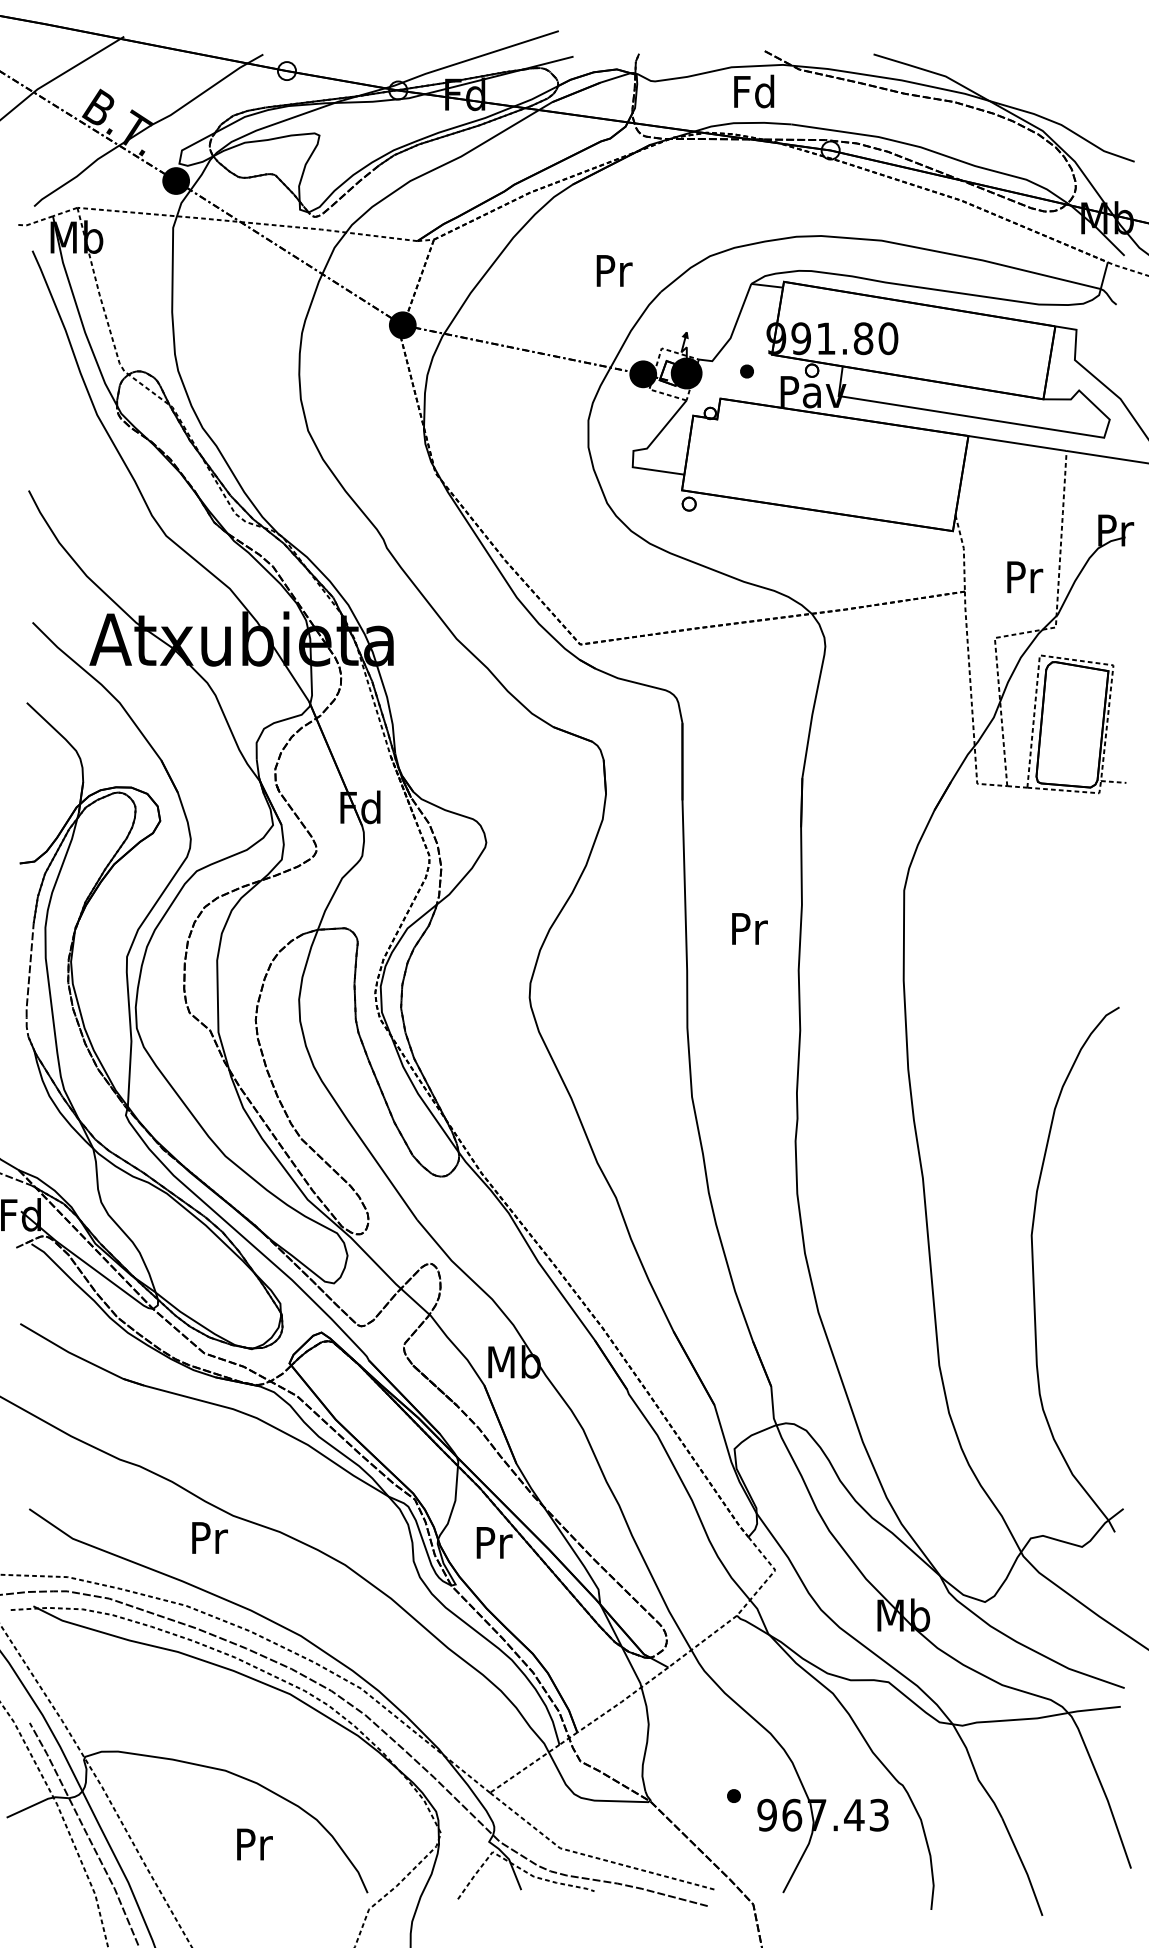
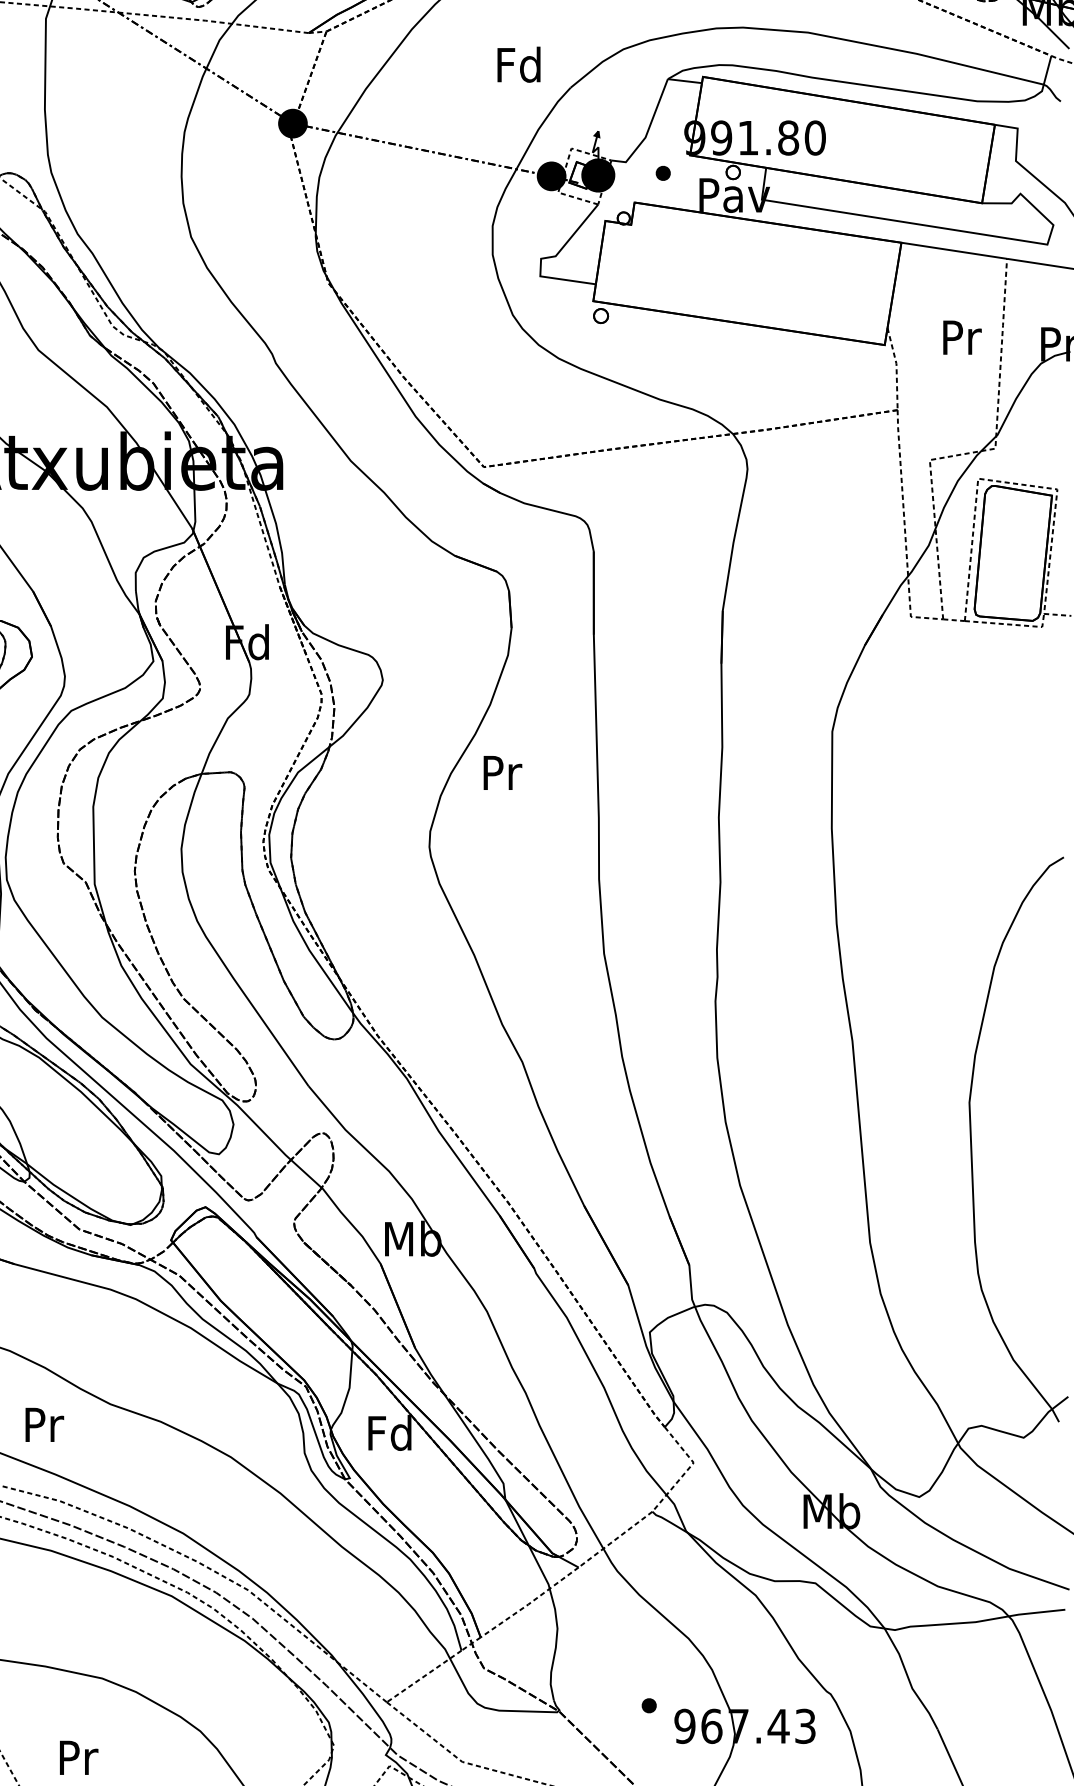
text: (612, 270) -> (518, 64), Pr -> Fd
text: (1025, 577) -> (962, 337), moved
text: (749, 928) -> (502, 772), moved
text: (209, 1537) -> (44, 1424), moved
text: (492, 1542) -> (389, 1432), Pr -> Fd
text: (254, 1844) -> (78, 1757), moved

